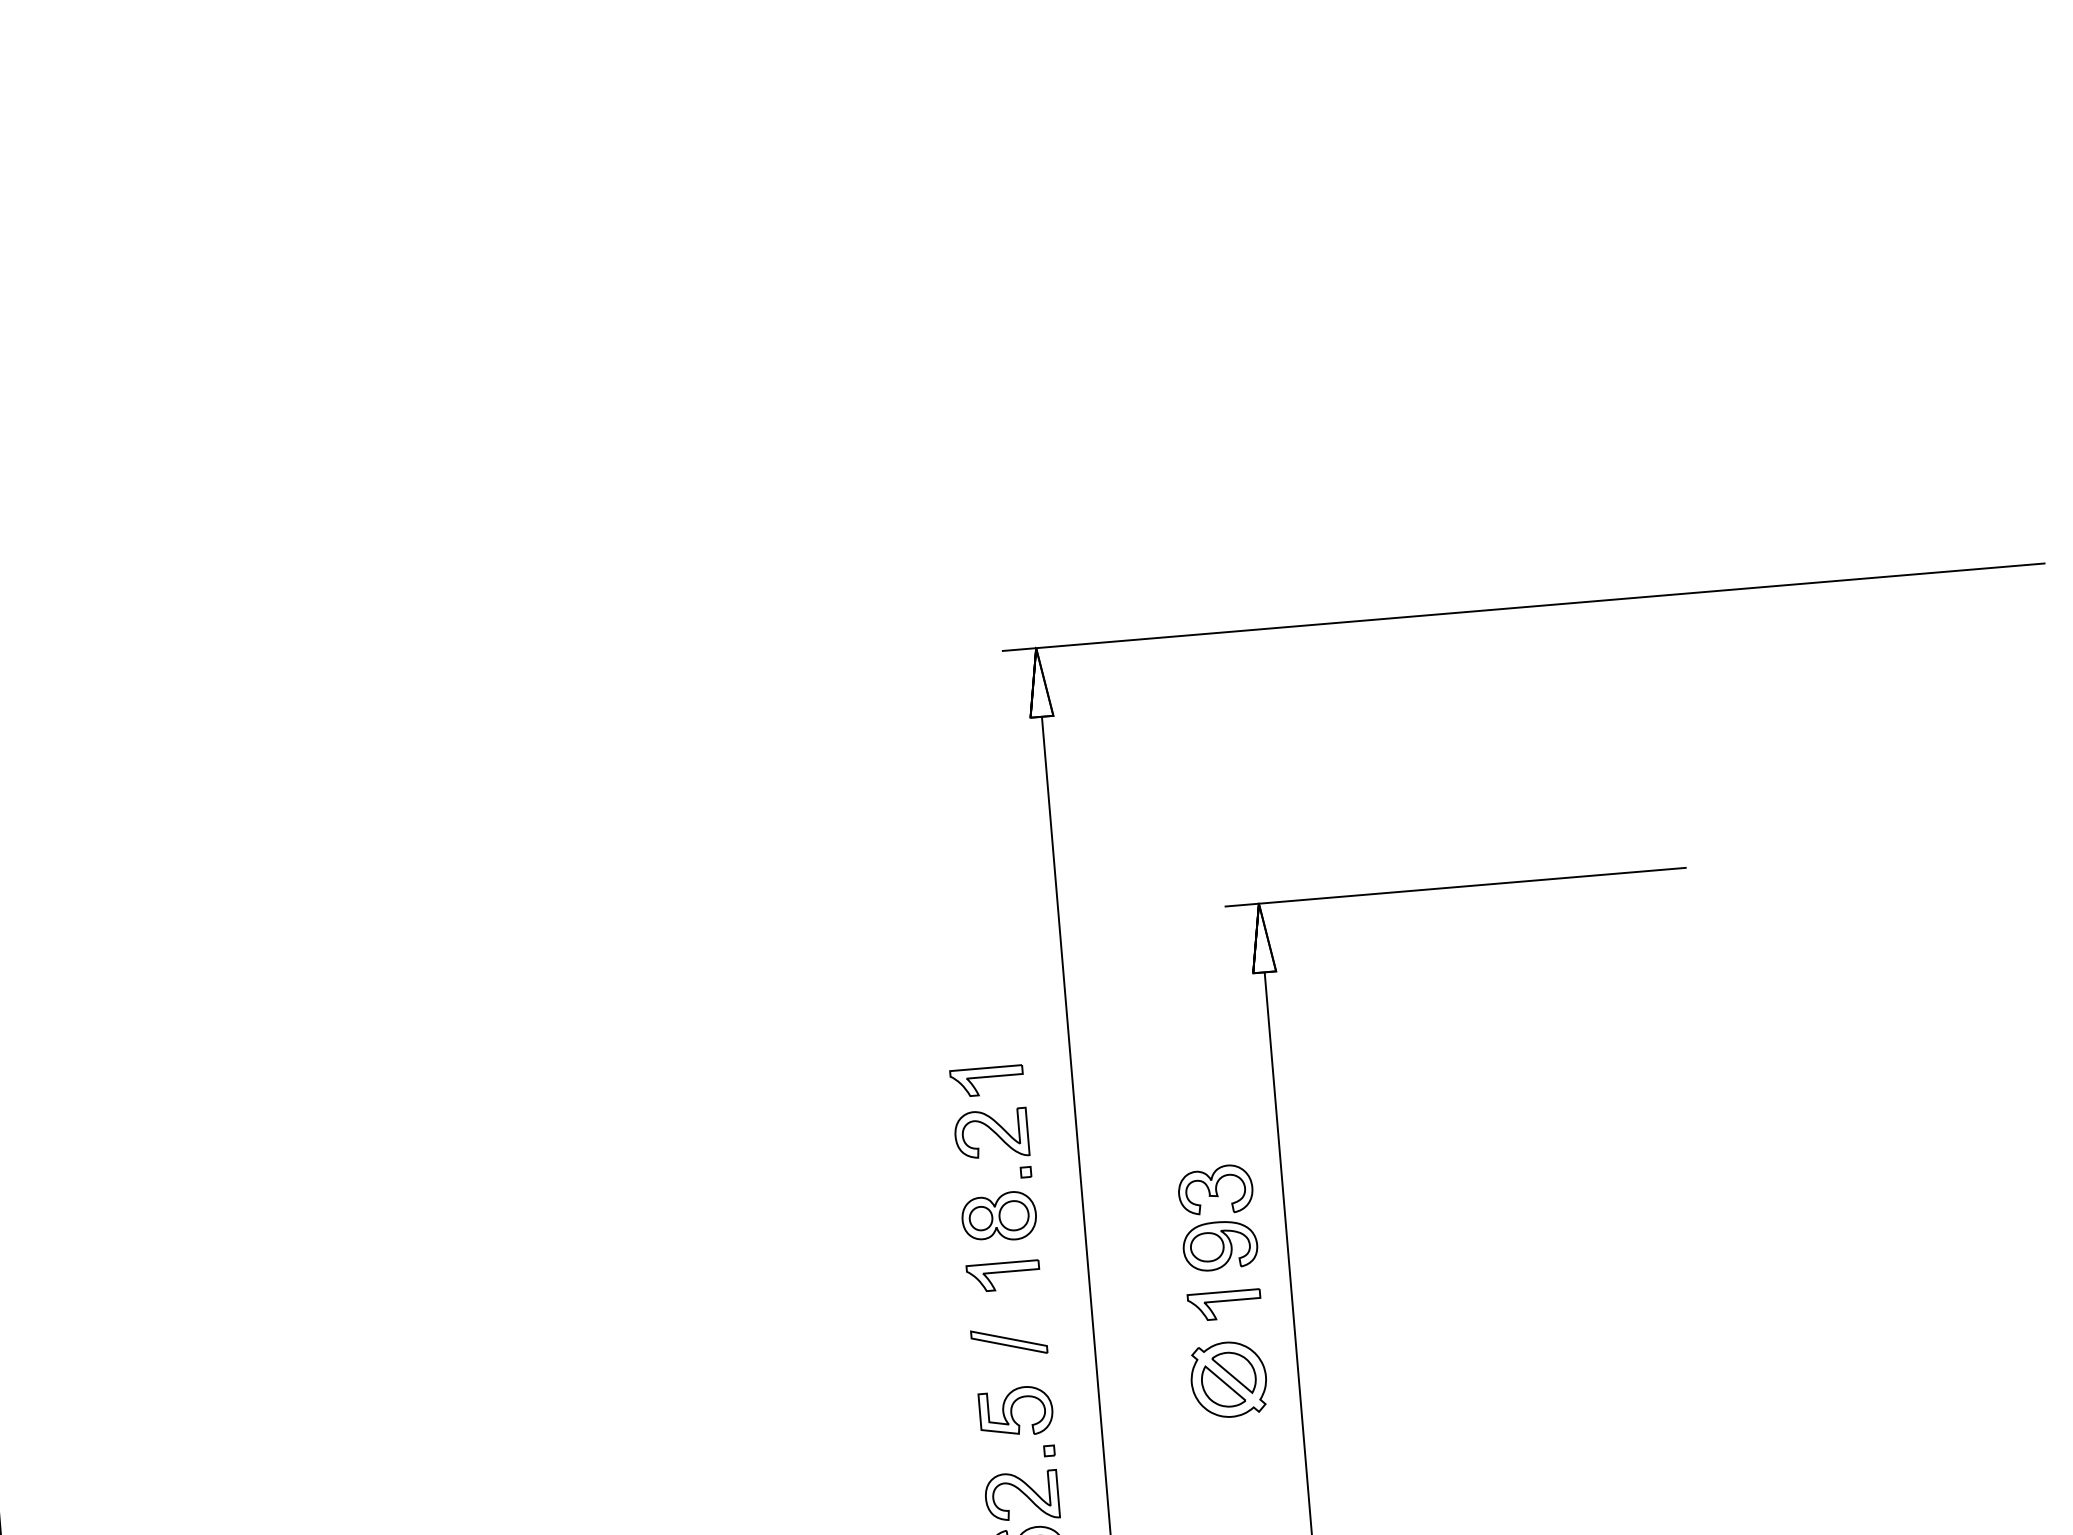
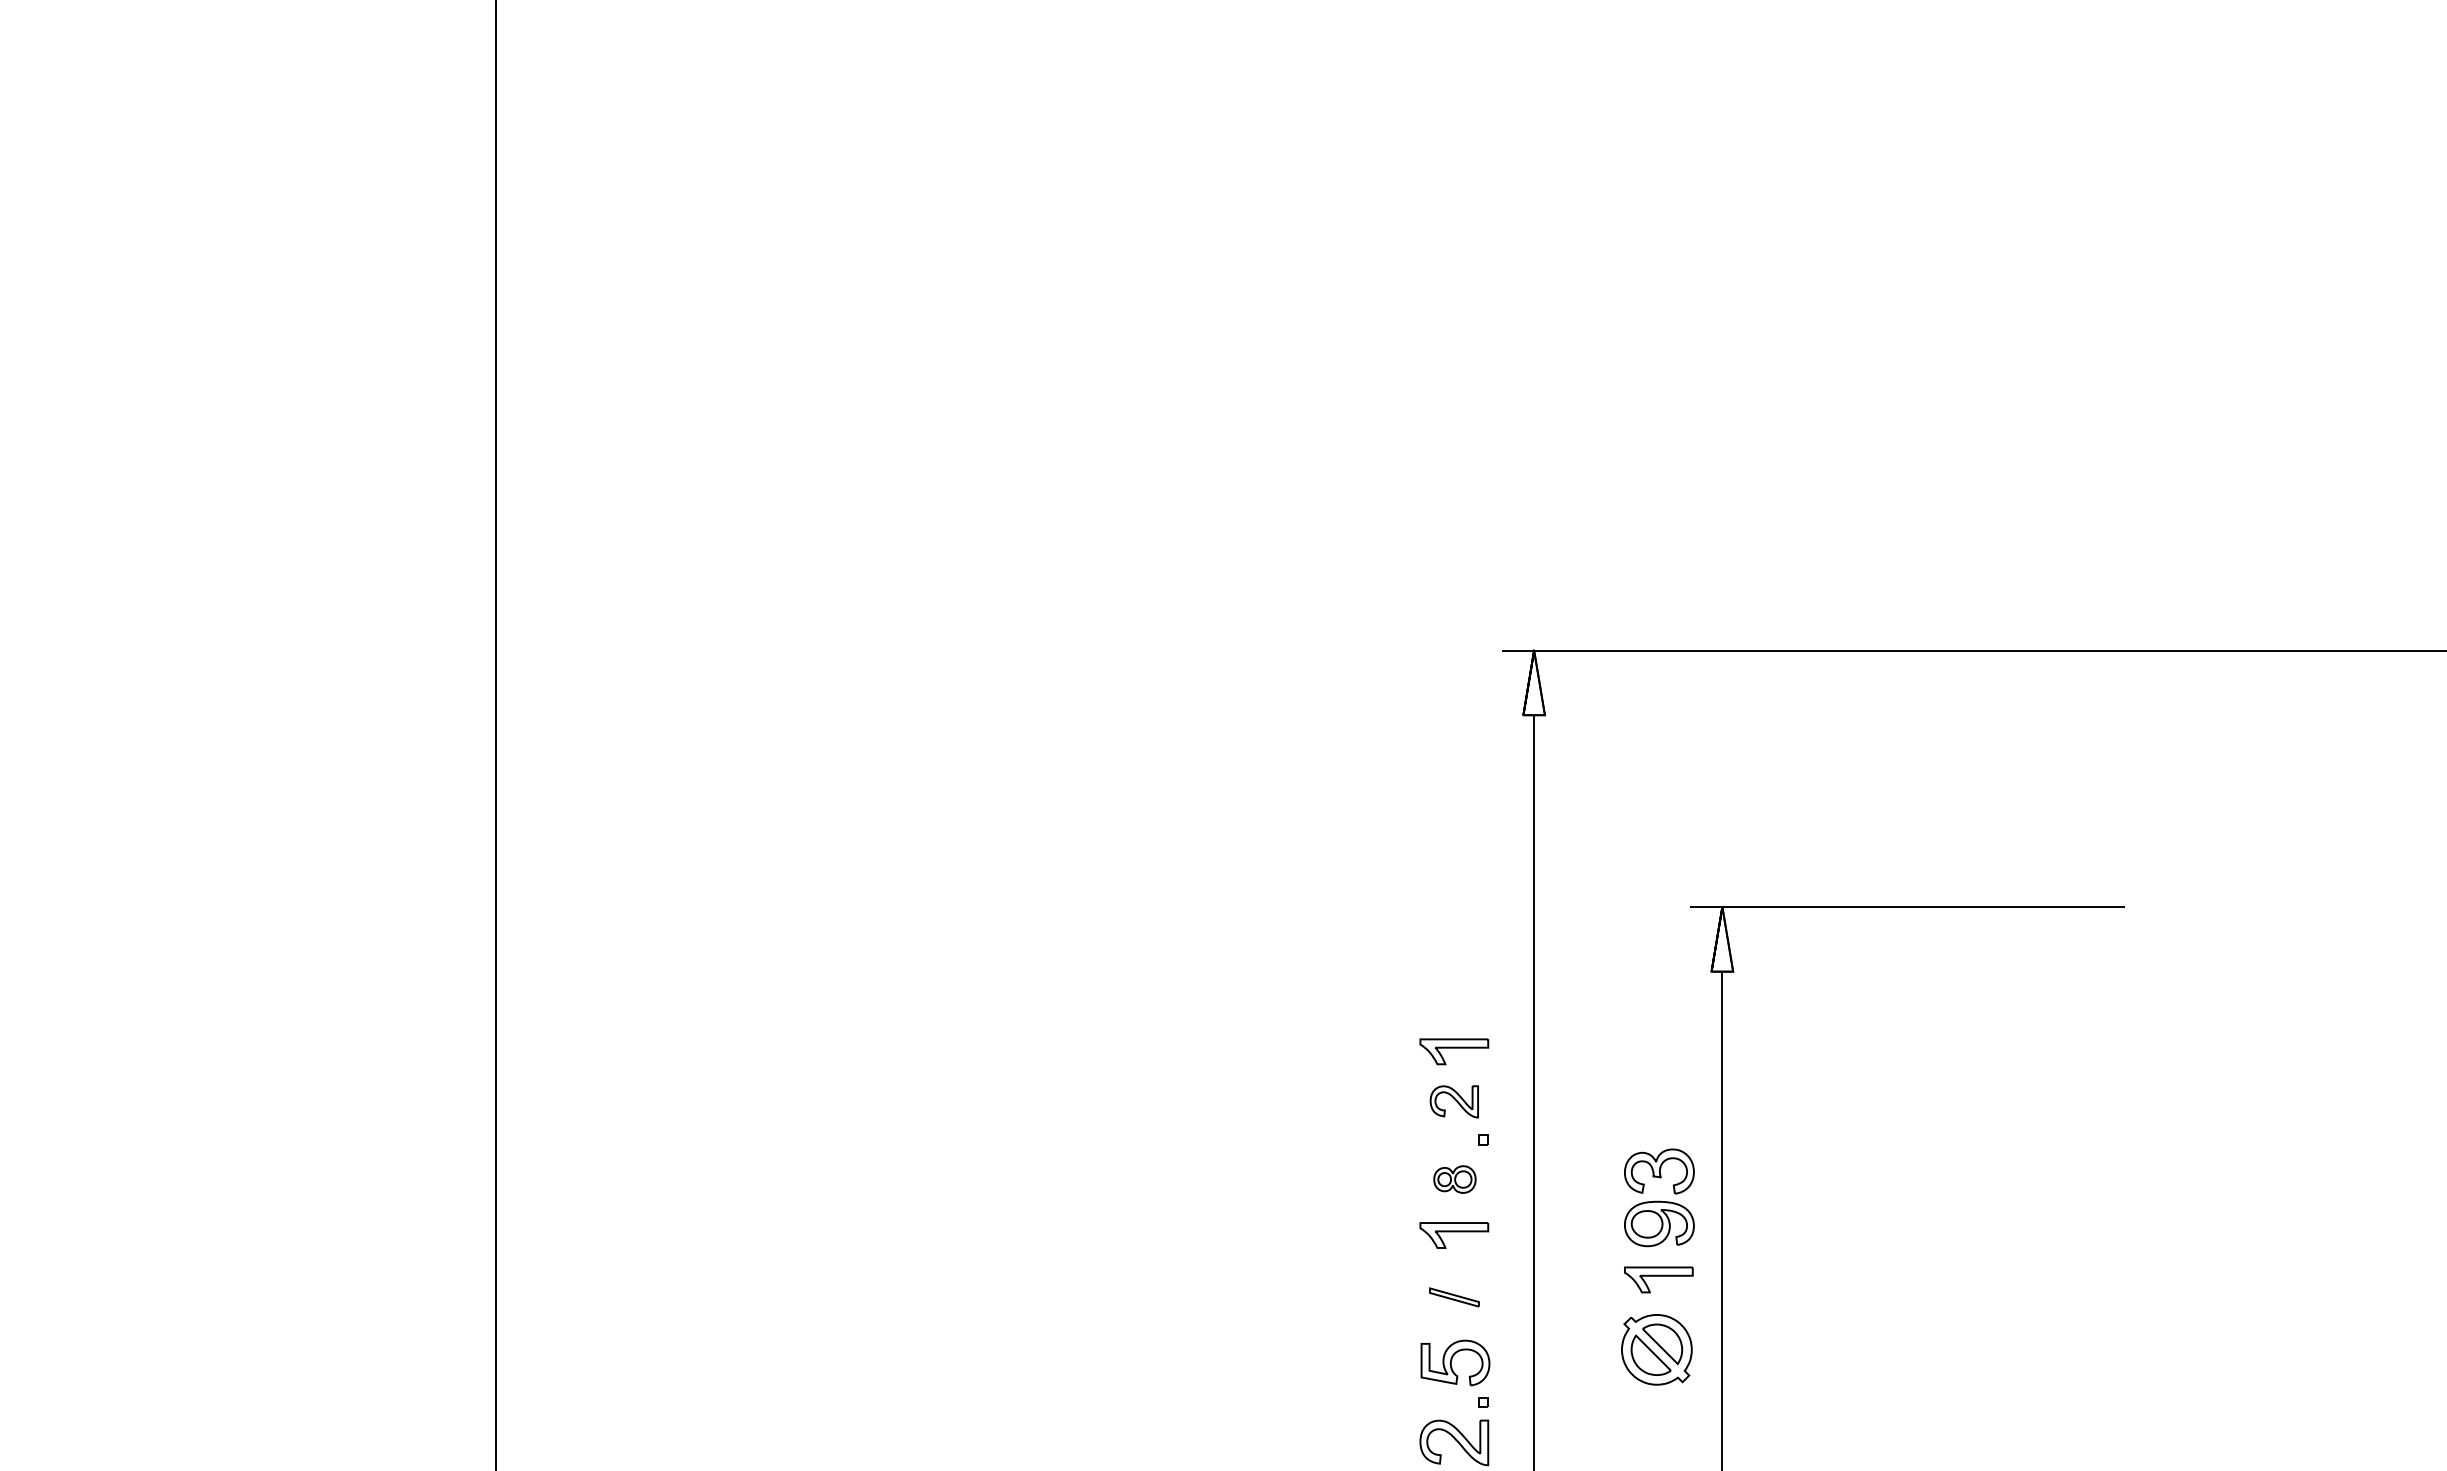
part: (991, 1134) -> (1454, 1101), size x0.7
part: (998, 1216) -> (1454, 1179), size x0.6
part: (1009, 1342) -> (1454, 1297), size x0.7

